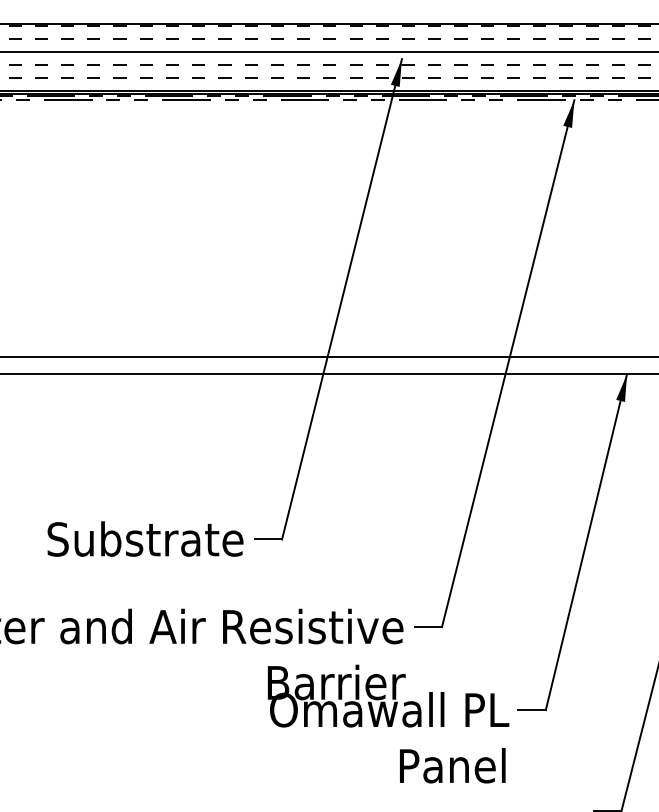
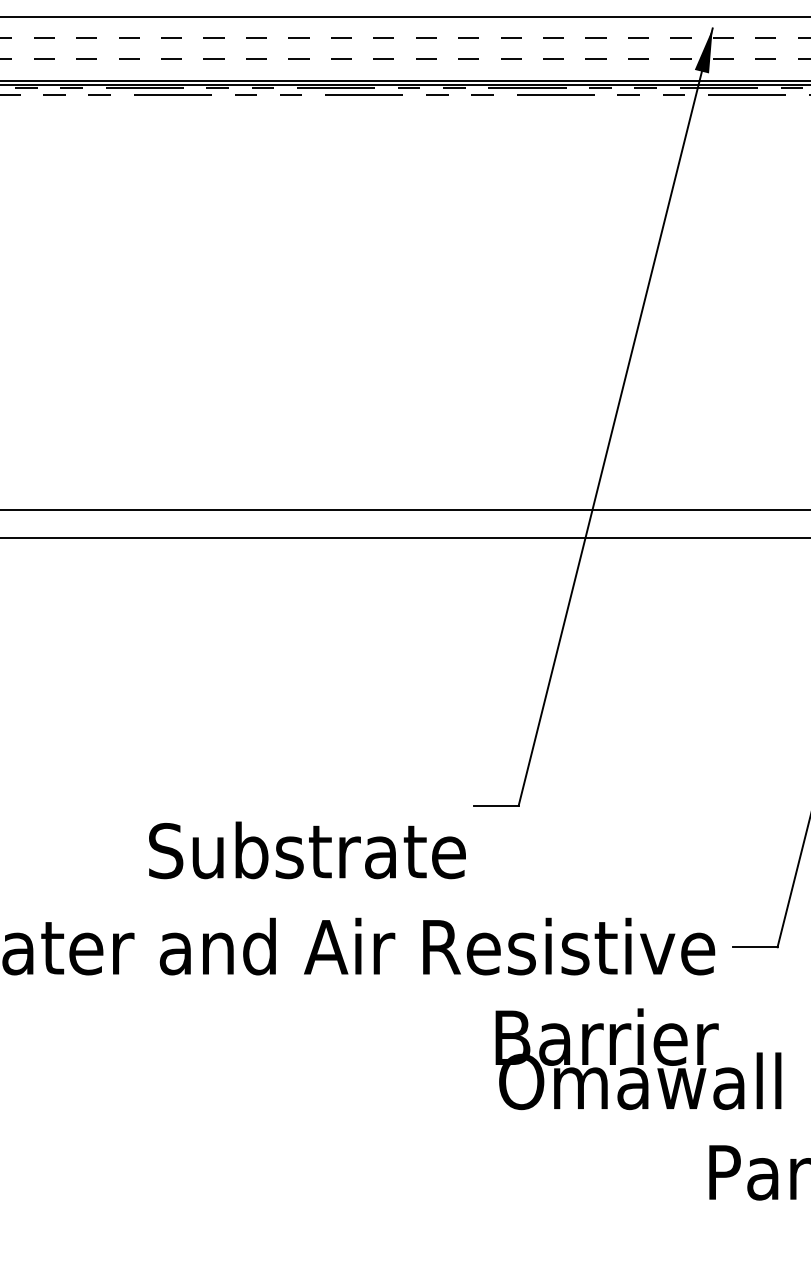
text: (145, 538) -> (307, 849), moved

